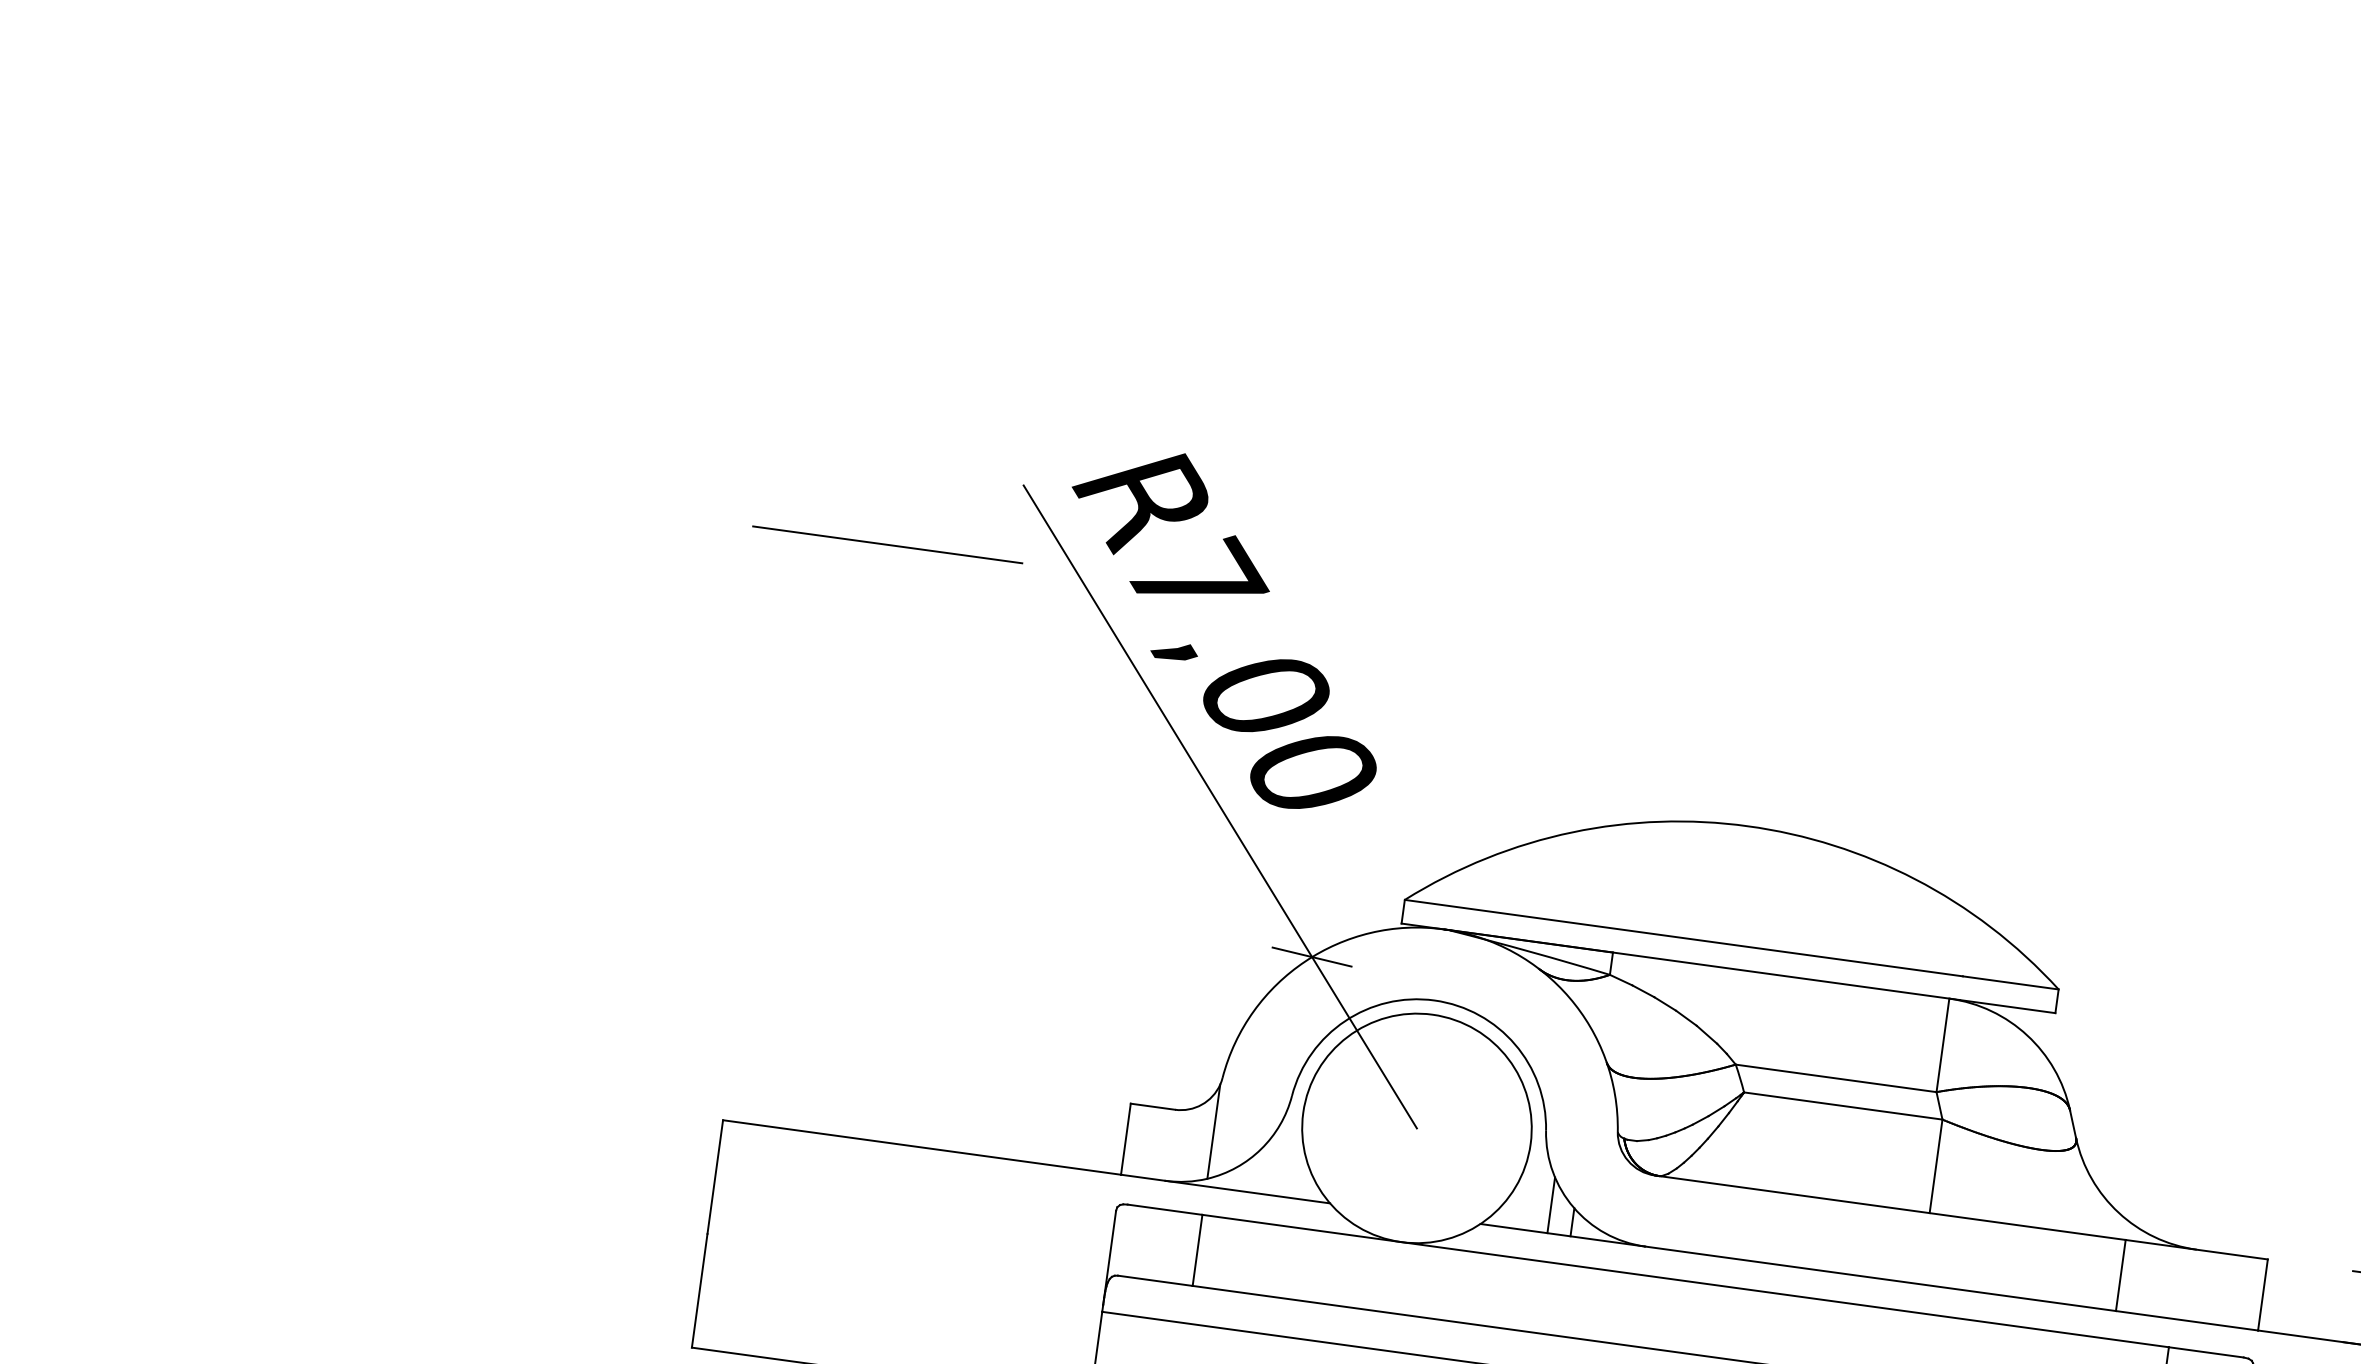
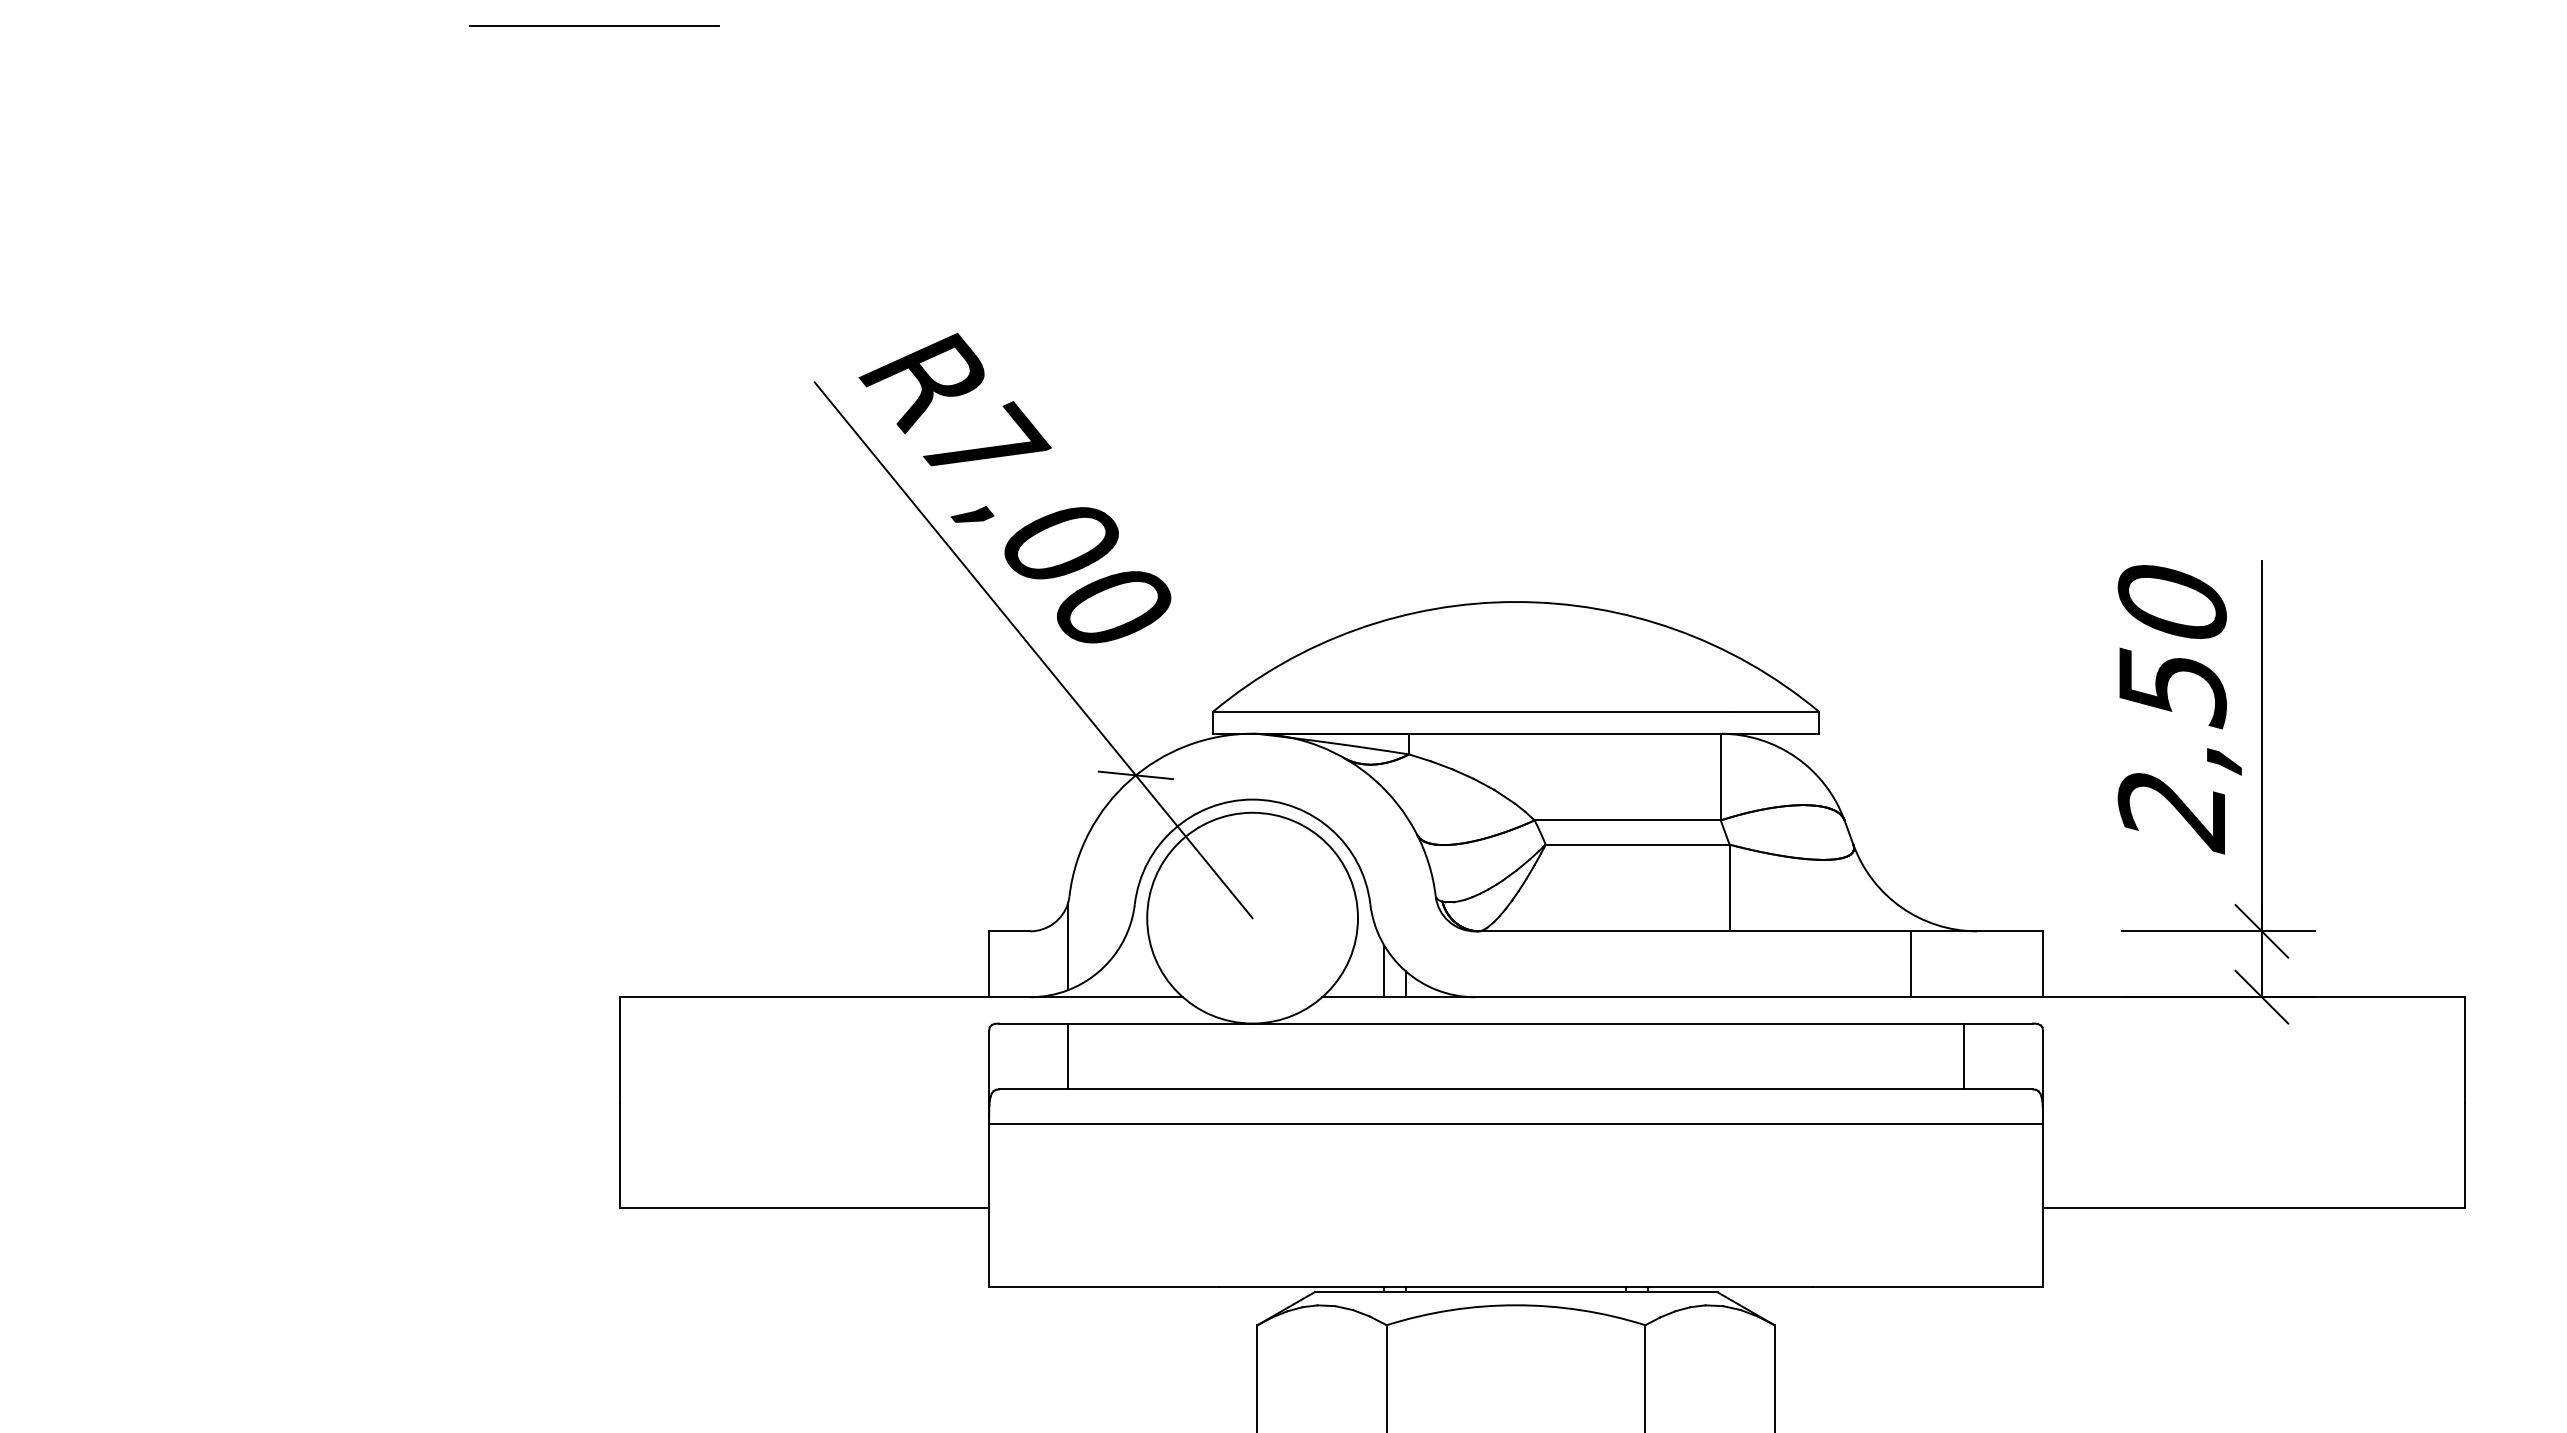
line: (887, 544) -> (594, 25), moved

